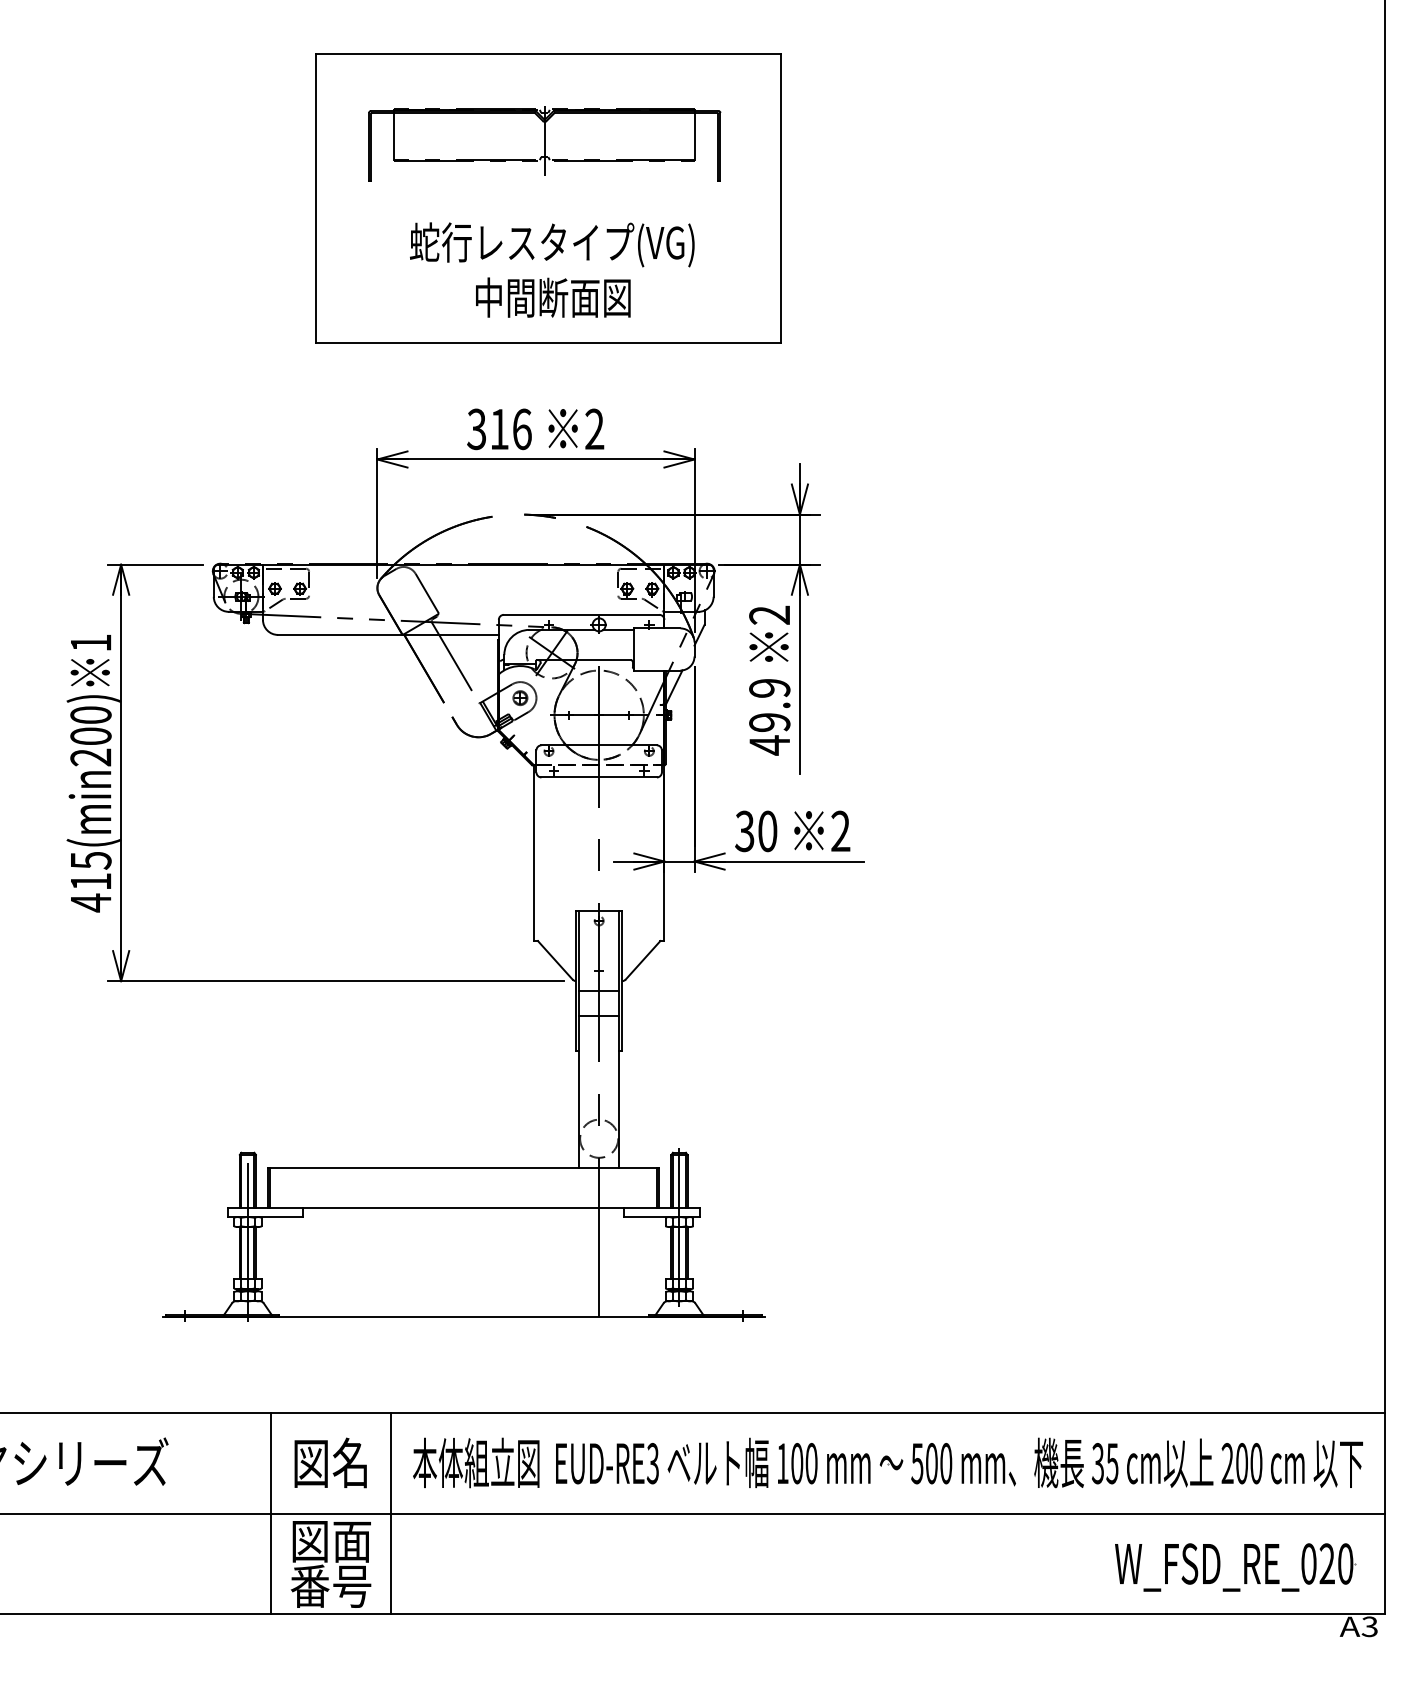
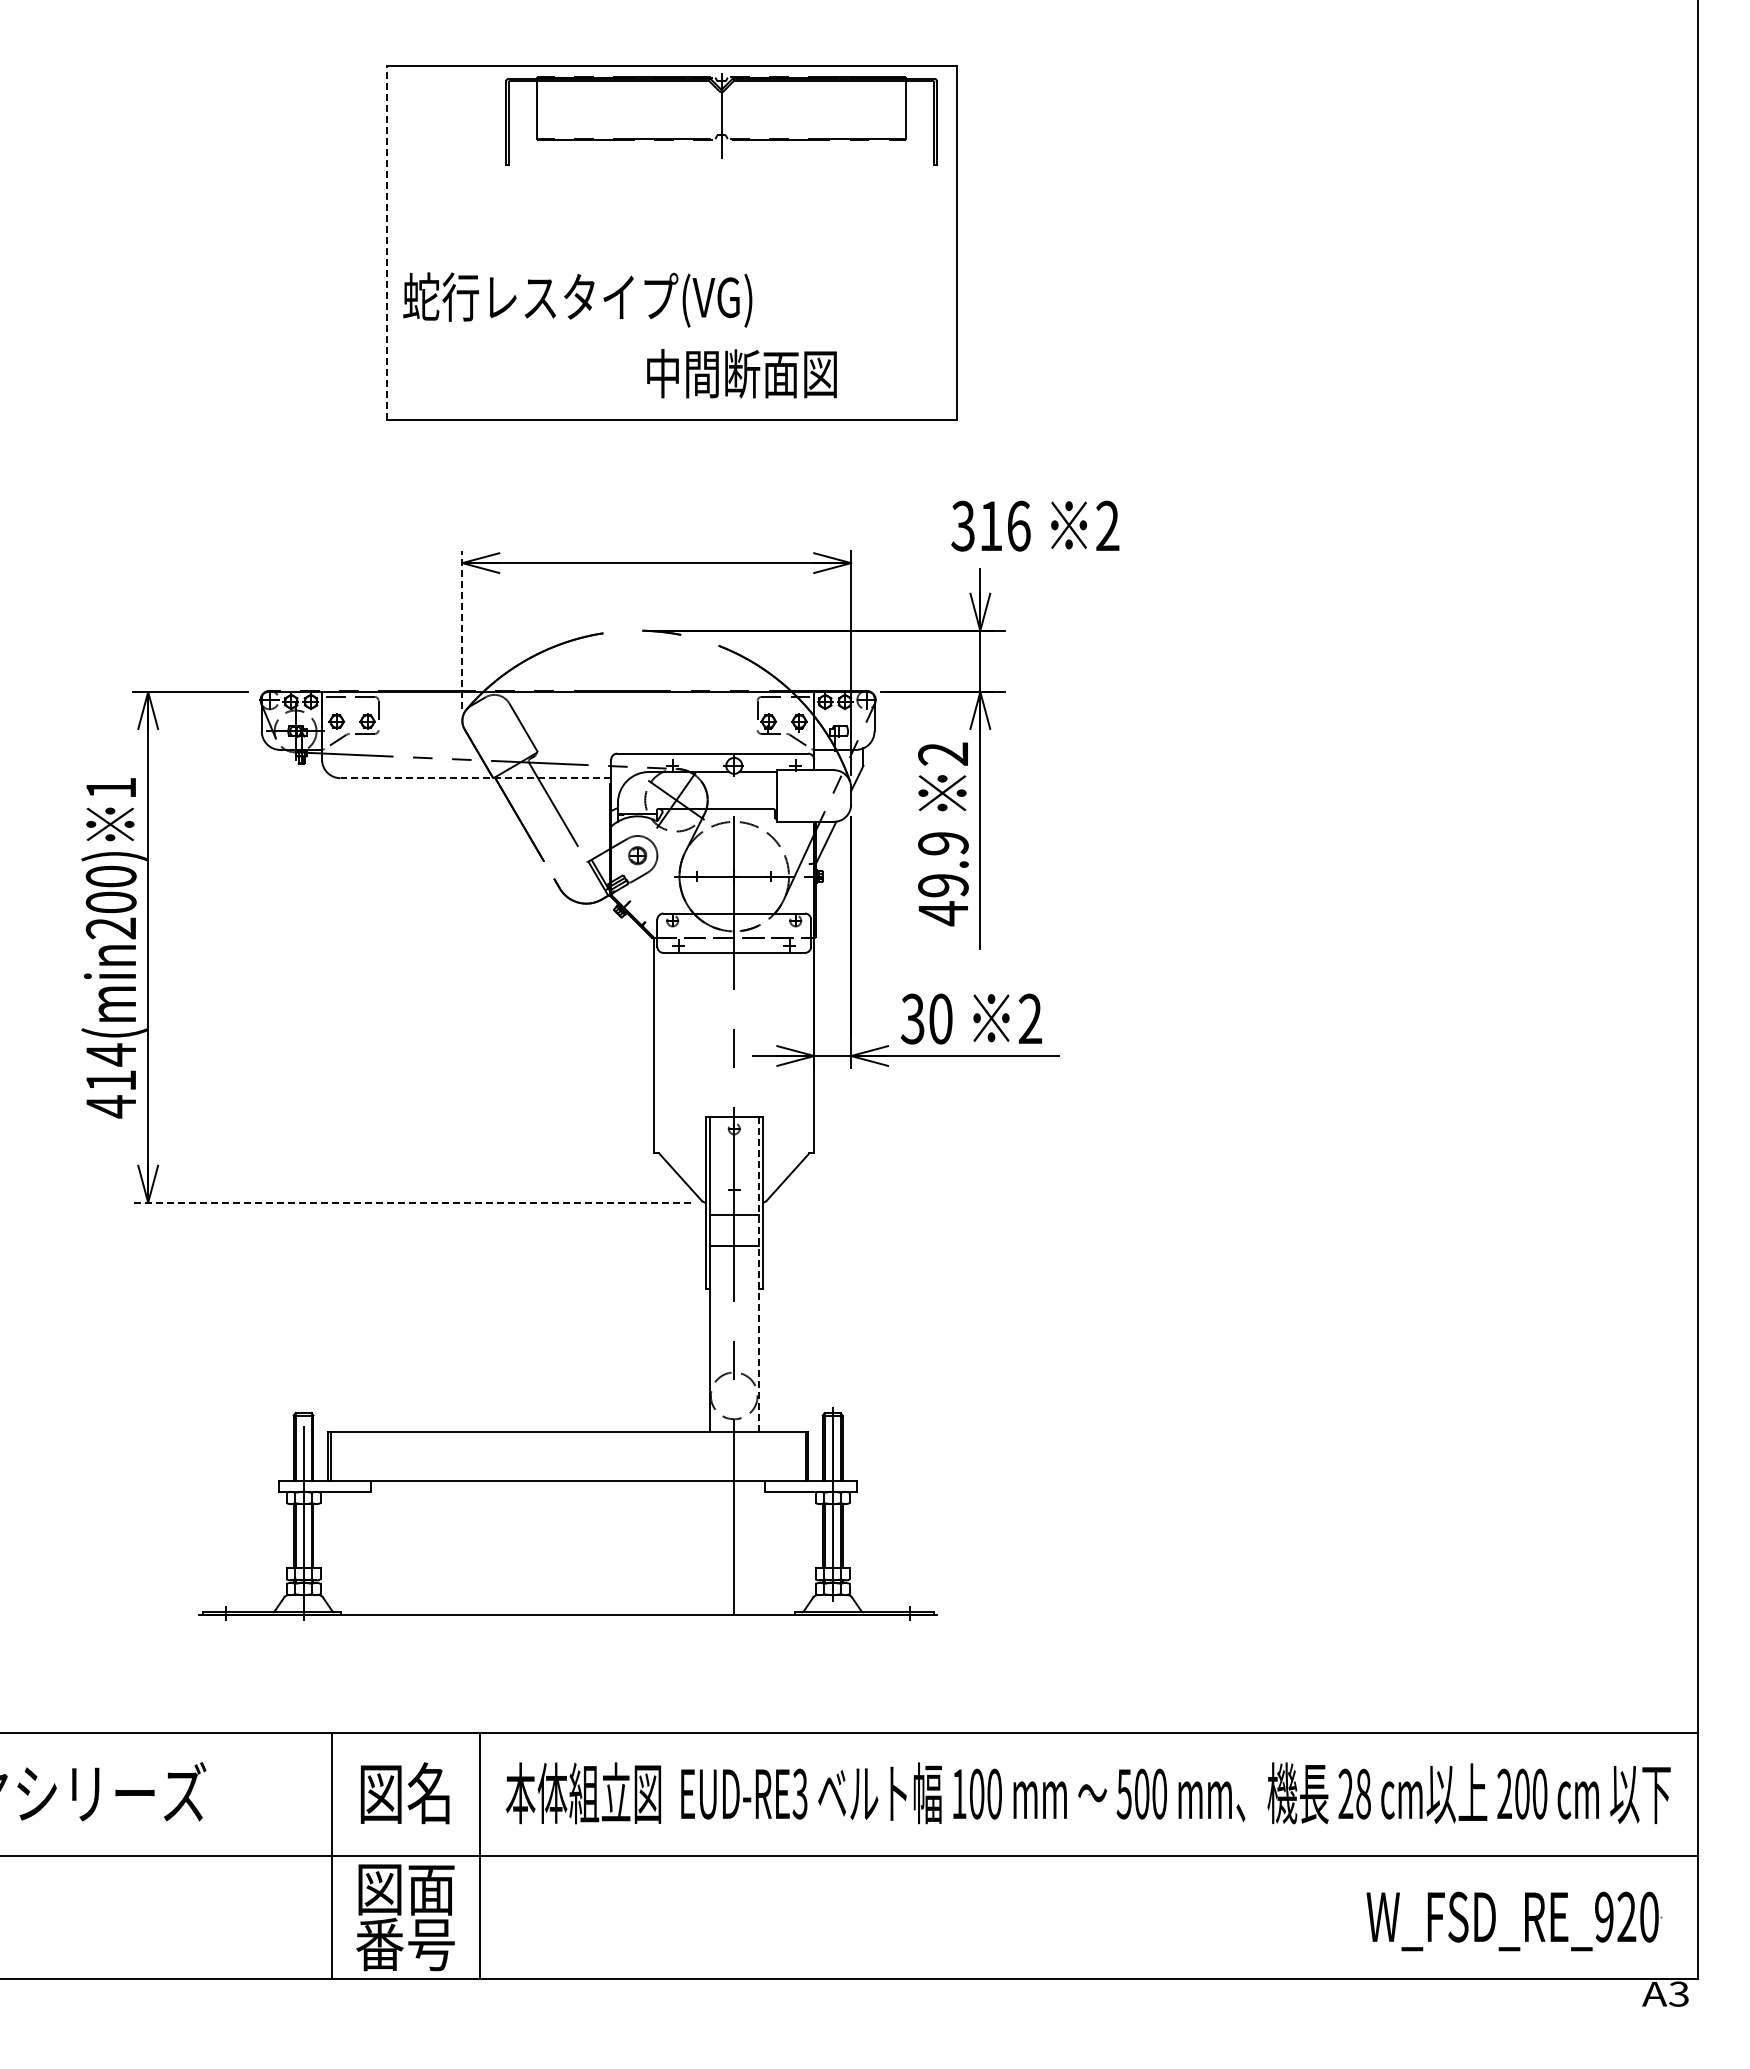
part: (544, 144) -> (721, 119), moved
line: (315, 197) -> (386, 242), solid -> dashed
text: (552, 244) -> (577, 299), moved
text: (552, 297) -> (741, 373), moved
text: (535, 428) -> (1035, 525), moved
line: (377, 513) -> (462, 629), solid -> dashed
line: (388, 635) -> (475, 778), solid -> dashed
text: (91, 860) -> (111, 1054), 415(min200) -> 414(min200)
line: (335, 981) -> (411, 1202), solid -> dashed
line: (618, 1039) -> (758, 1274), solid -> dashed
text: (1105, 1463) -> (1354, 1793), 35 -> 28
text: (1309, 1563) -> (1604, 1916), W_FSD_RE_020 -> W_FSD_RE_920

